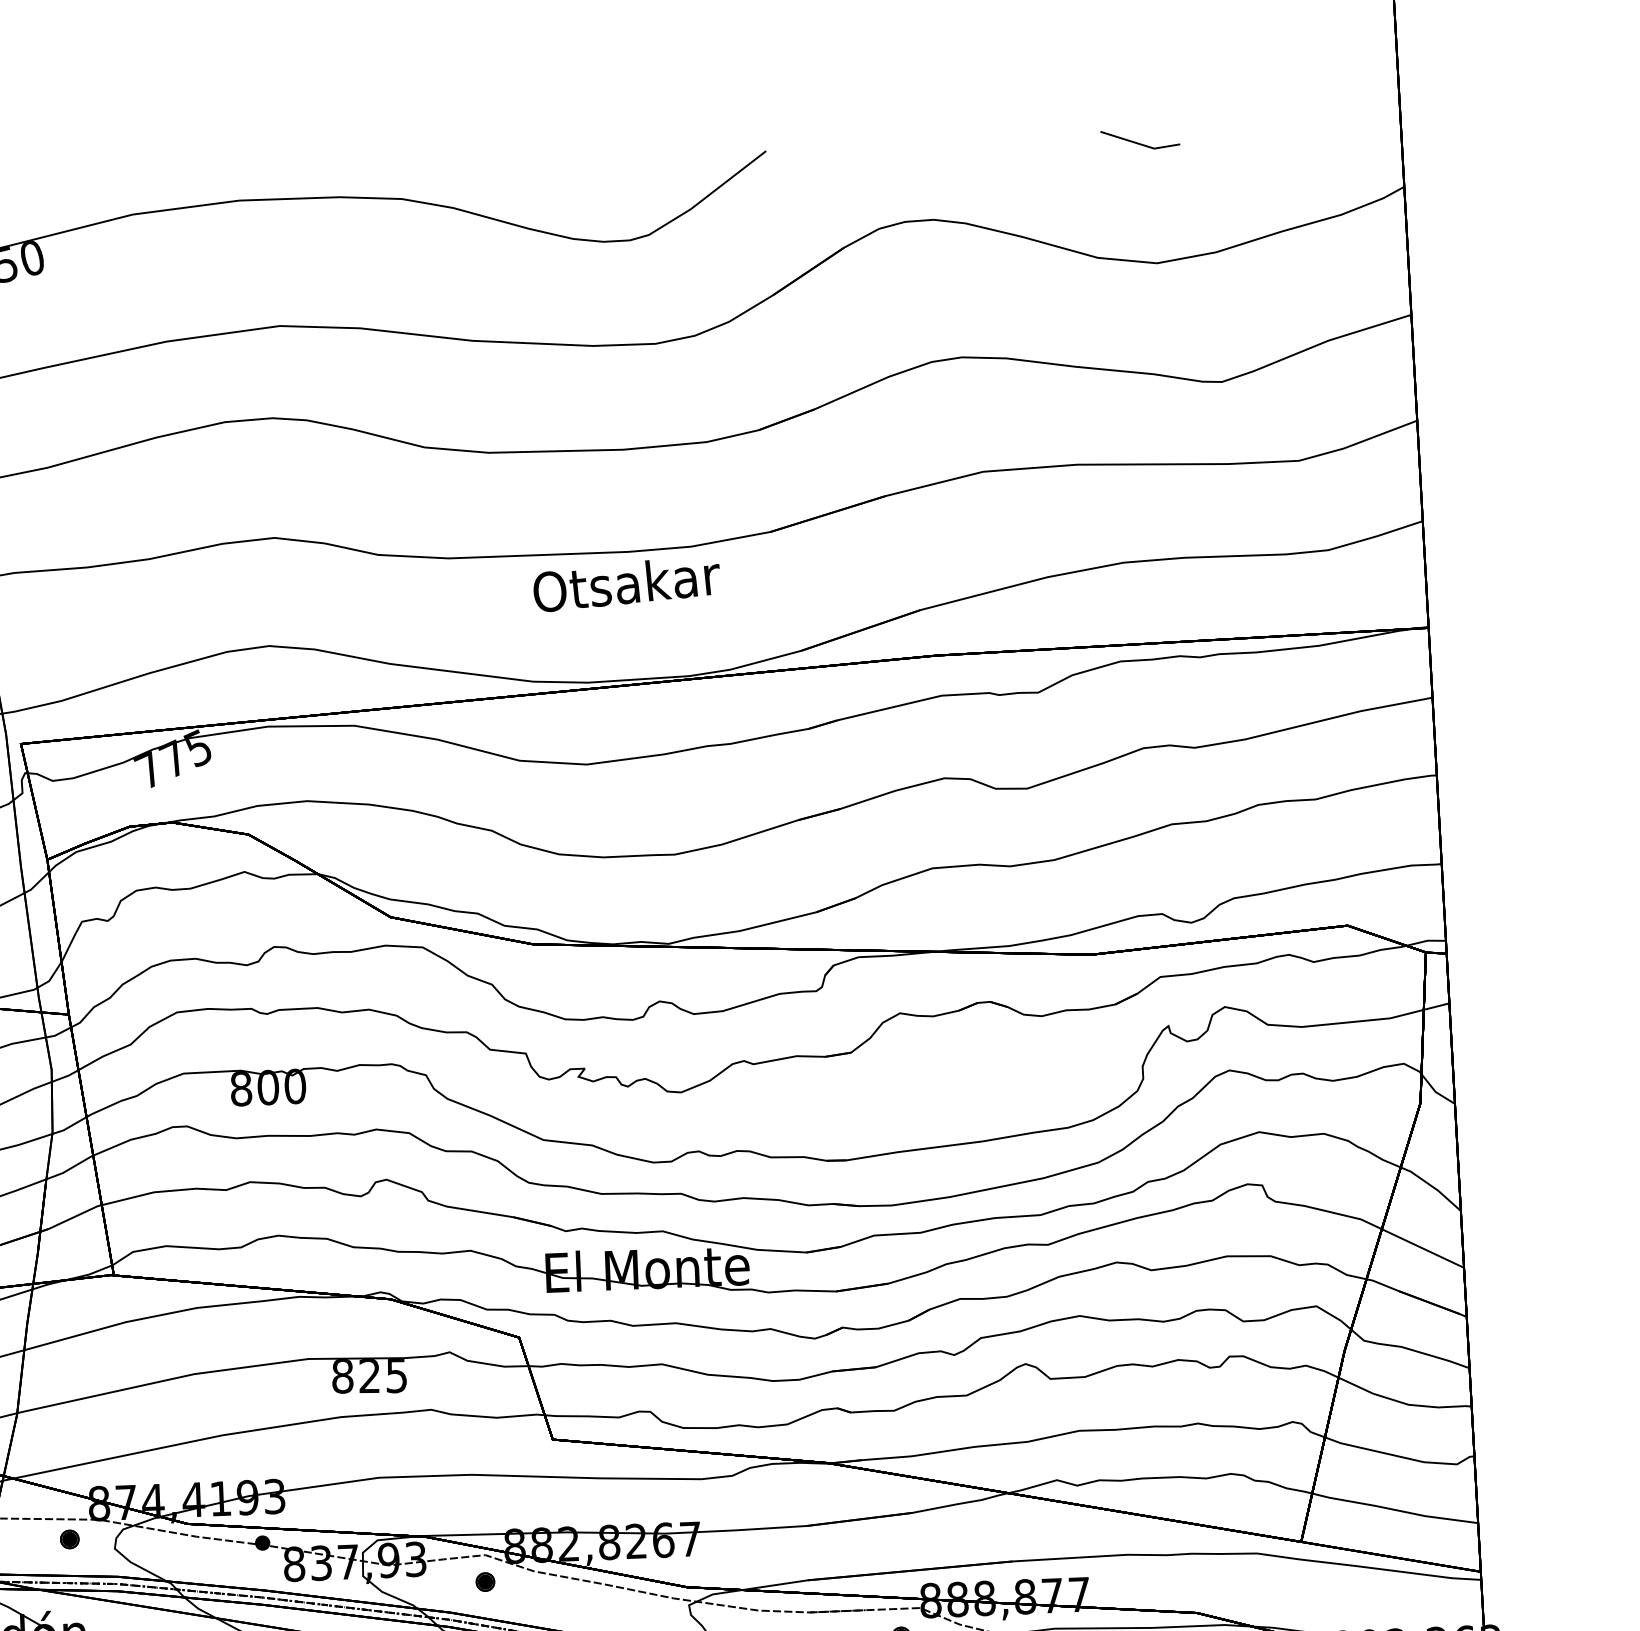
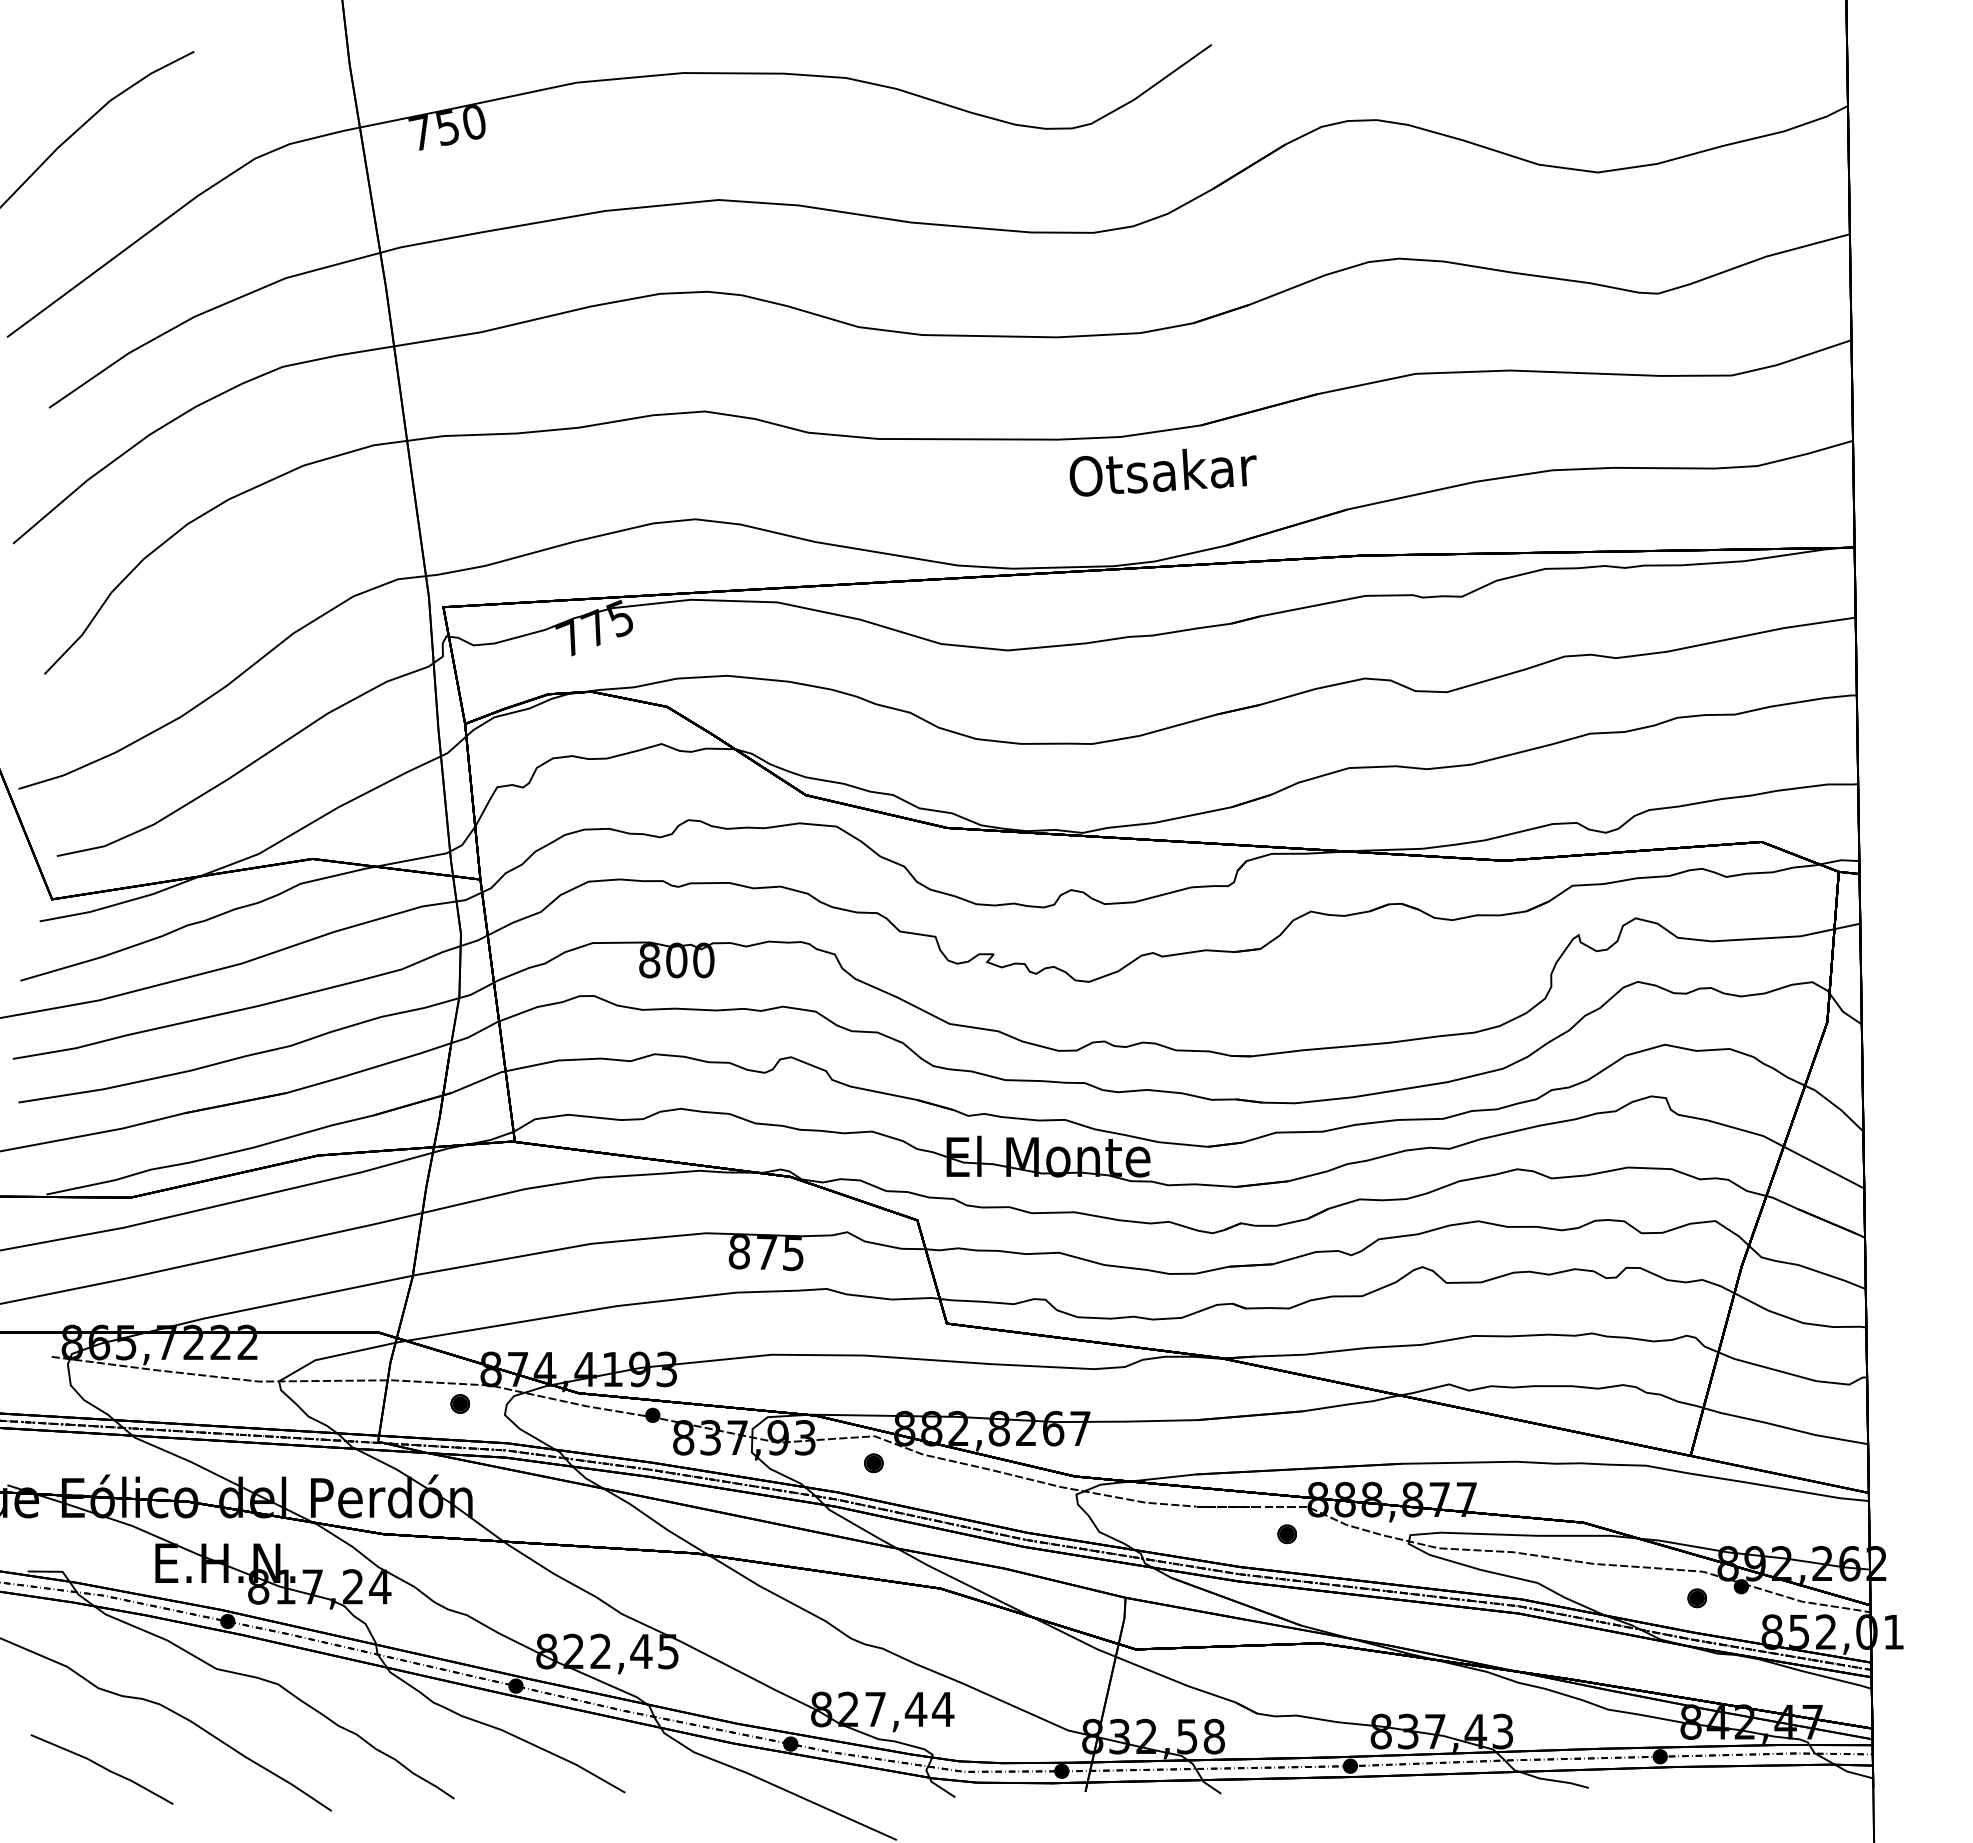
line: (1139, 142) -> (1585, 51), removed
text: (626, 584) -> (1162, 472), moved
text: (368, 1375) -> (765, 1252), 825 -> 875

